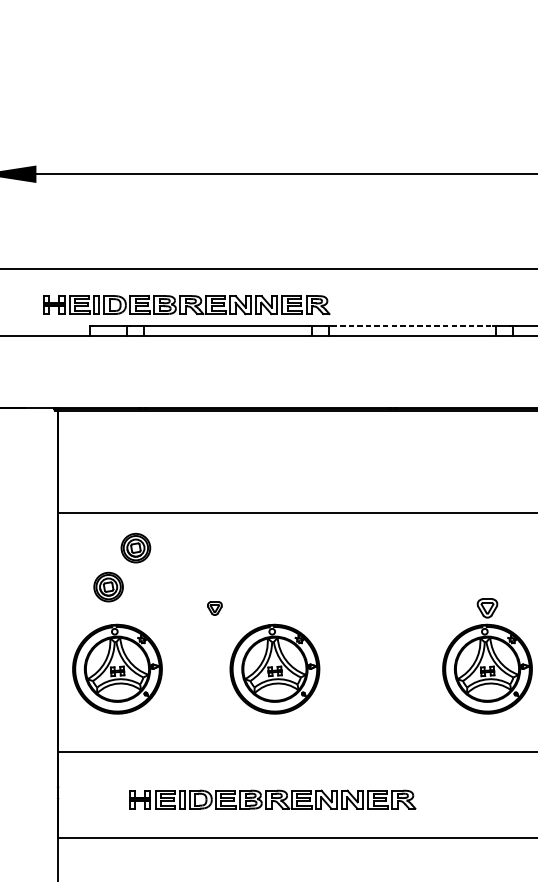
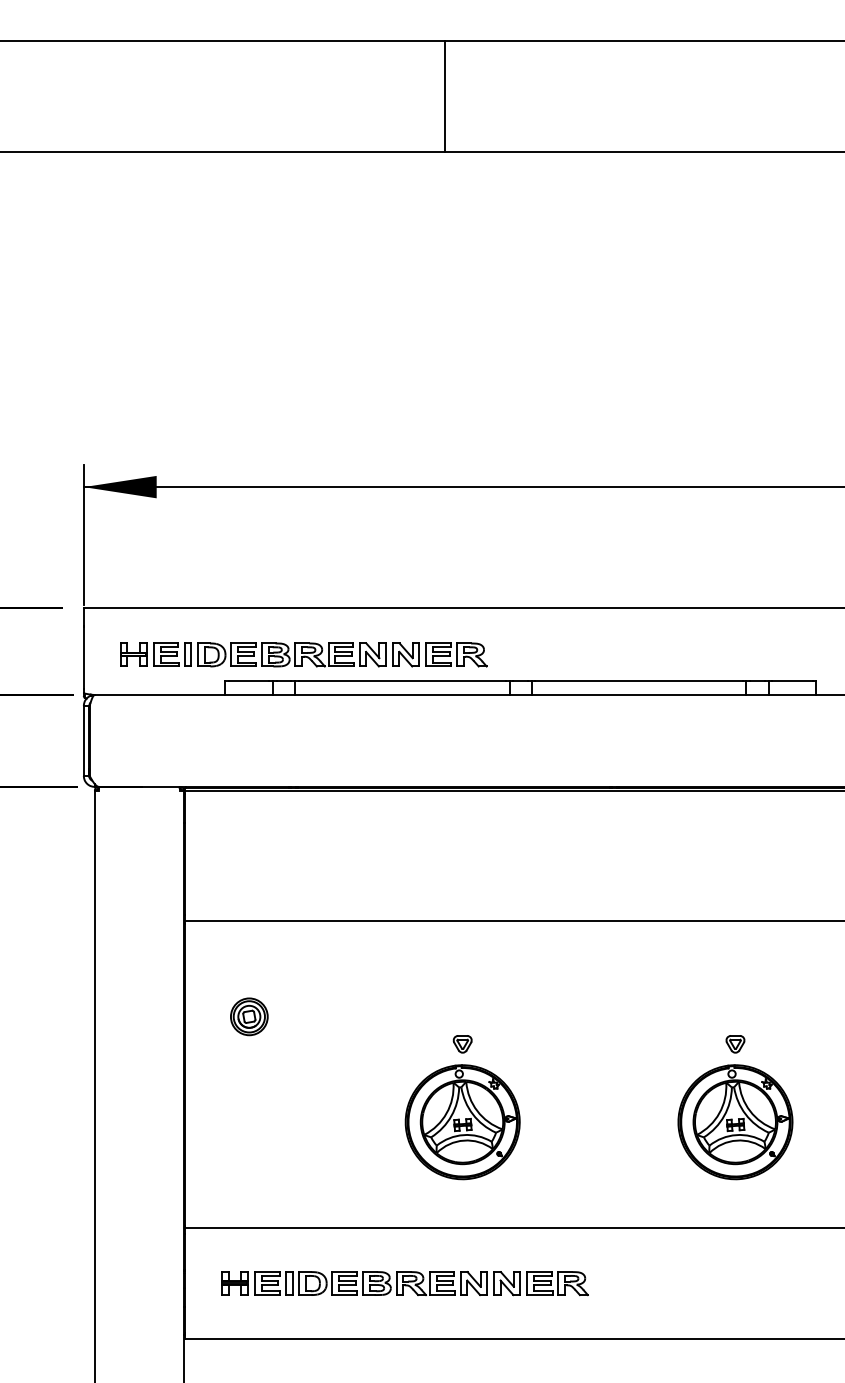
part: (186, 304) -> (303, 654), moved
line: (412, 325) -> (639, 681), dashed -> solid
part: (136, 547) -> (284, 966), removed
part: (214, 608) -> (462, 1044), moved
part: (487, 608) -> (735, 1044), size x0.71
part: (117, 669) -> (260, 1122), removed
part: (272, 799) -> (404, 1283), moved

